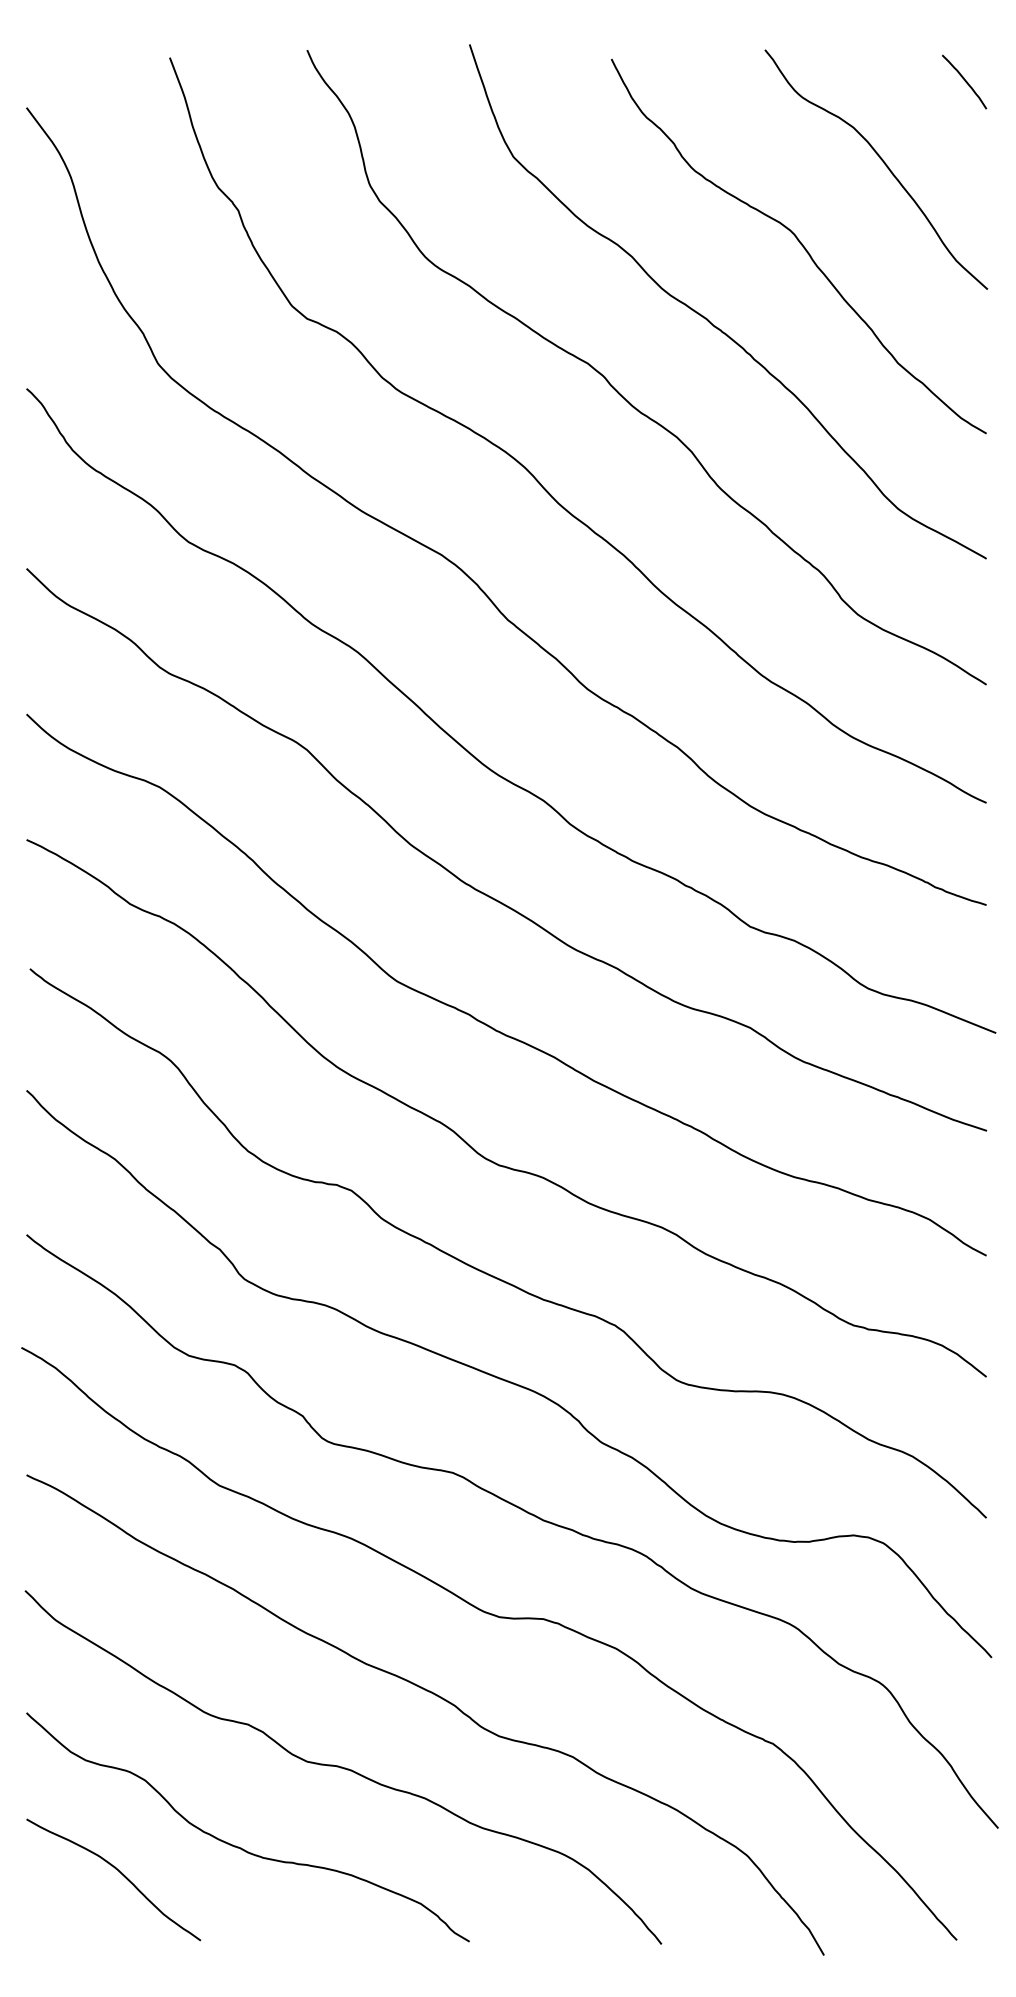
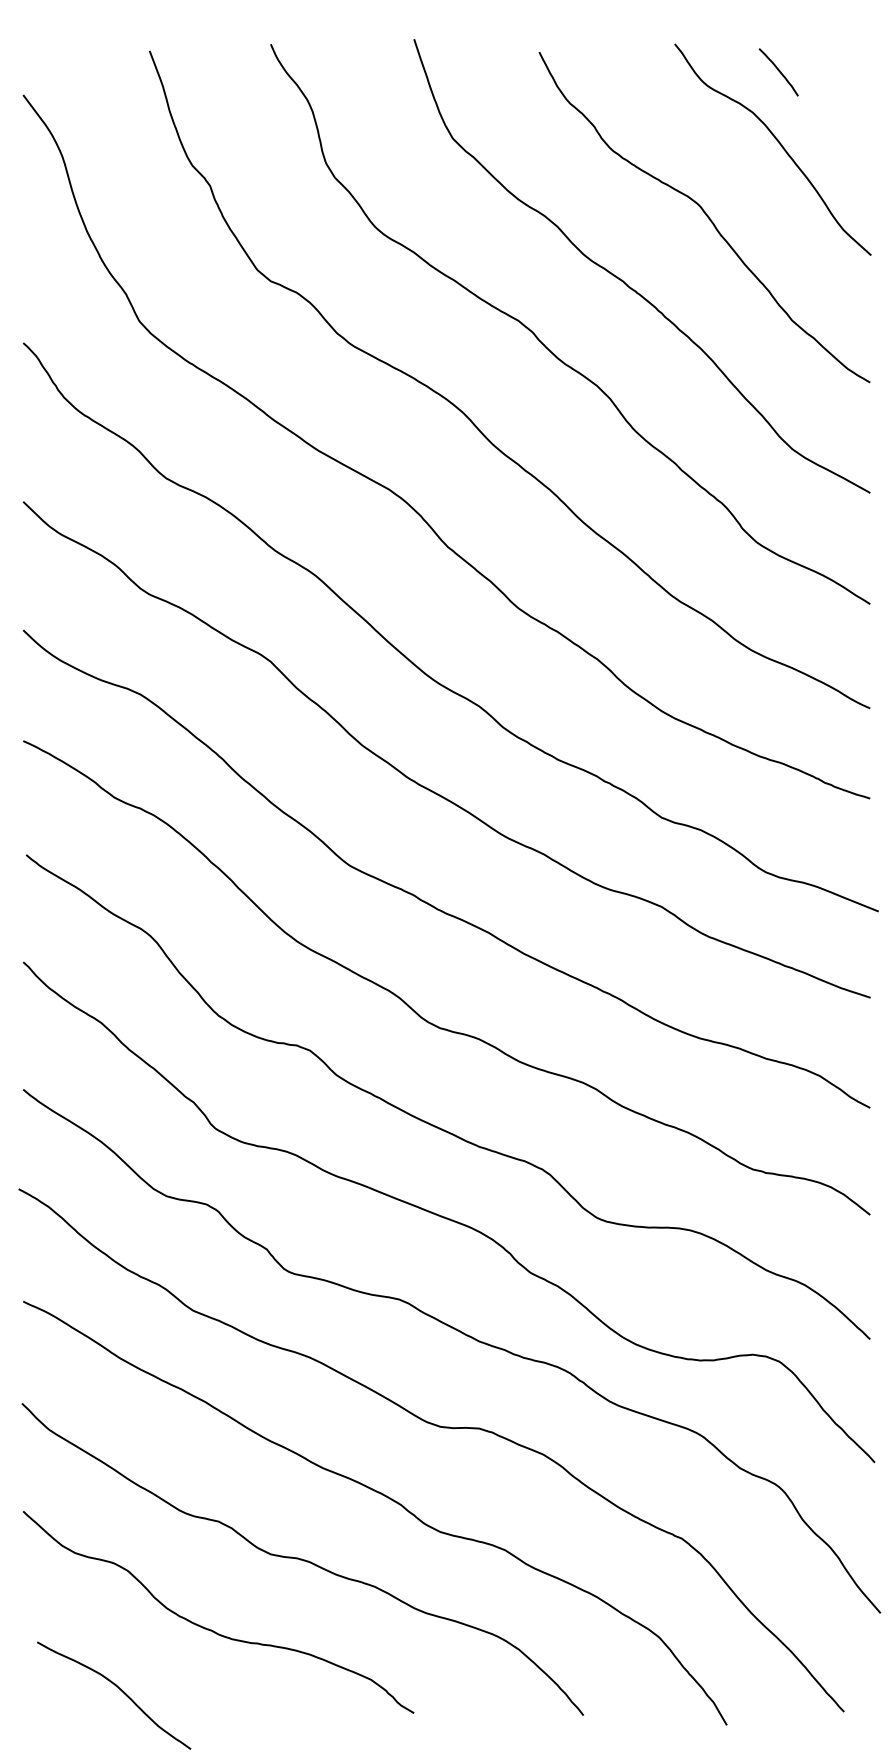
curve: (964, 81) -> (778, 71), moved
curve: (119, 1872) -> (119, 1689), moved

